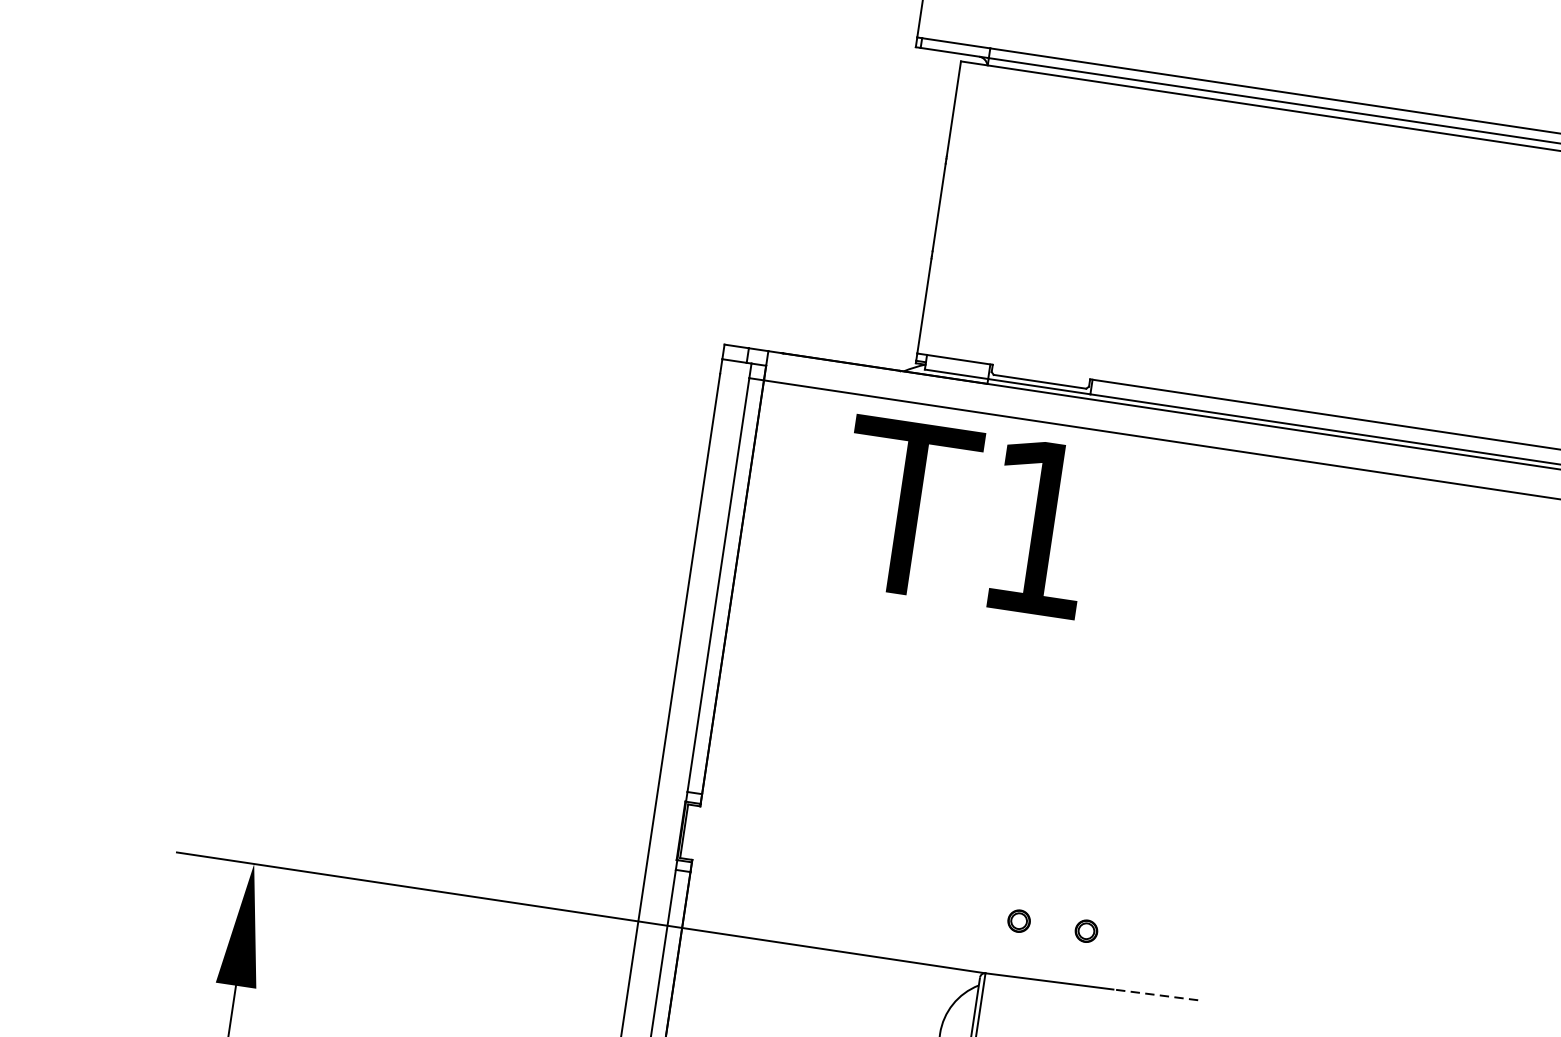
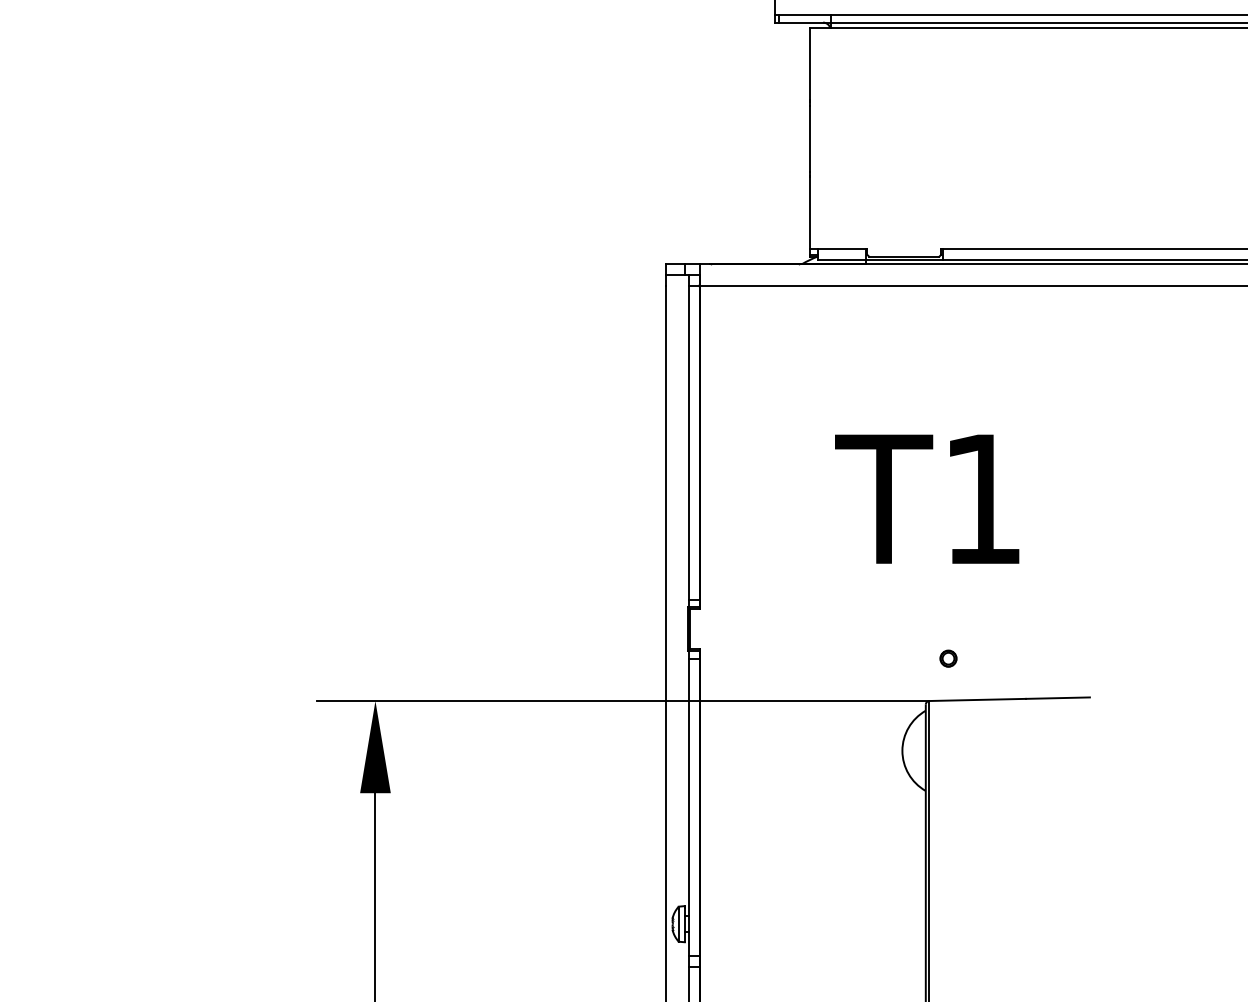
text: (966, 516) -> (927, 498), moved
part: (1086, 931) -> (999, 658), removed
line: (1155, 995) -> (1057, 698), dashed -> solid

